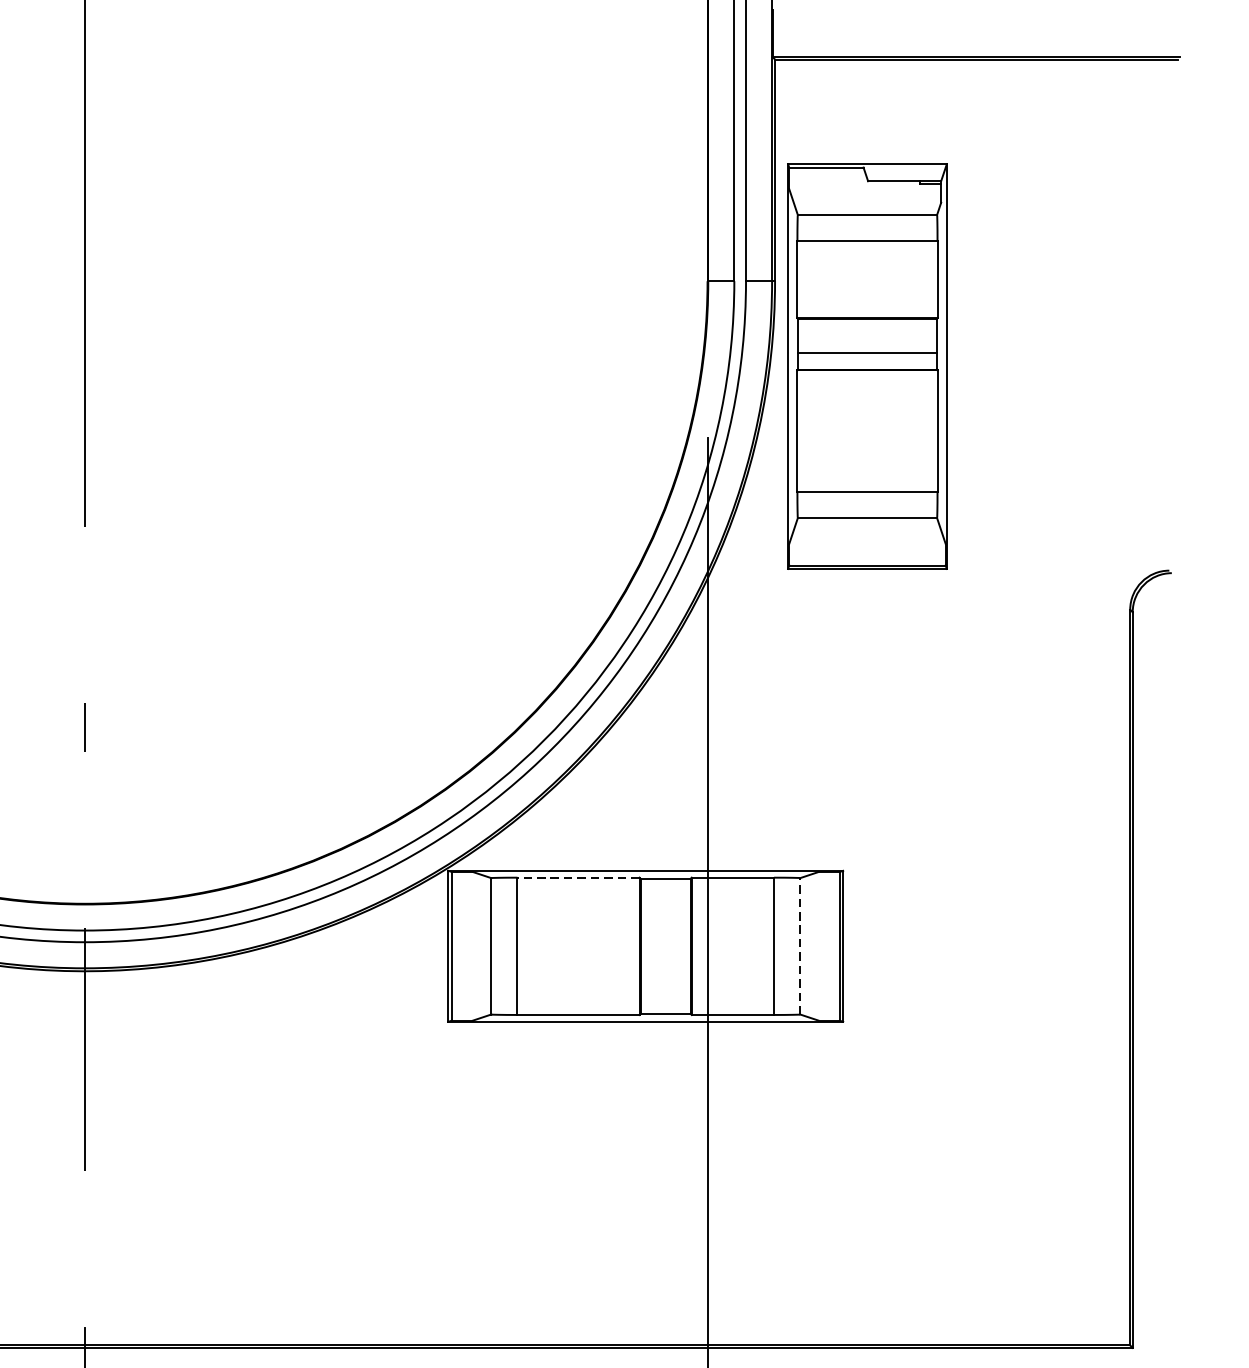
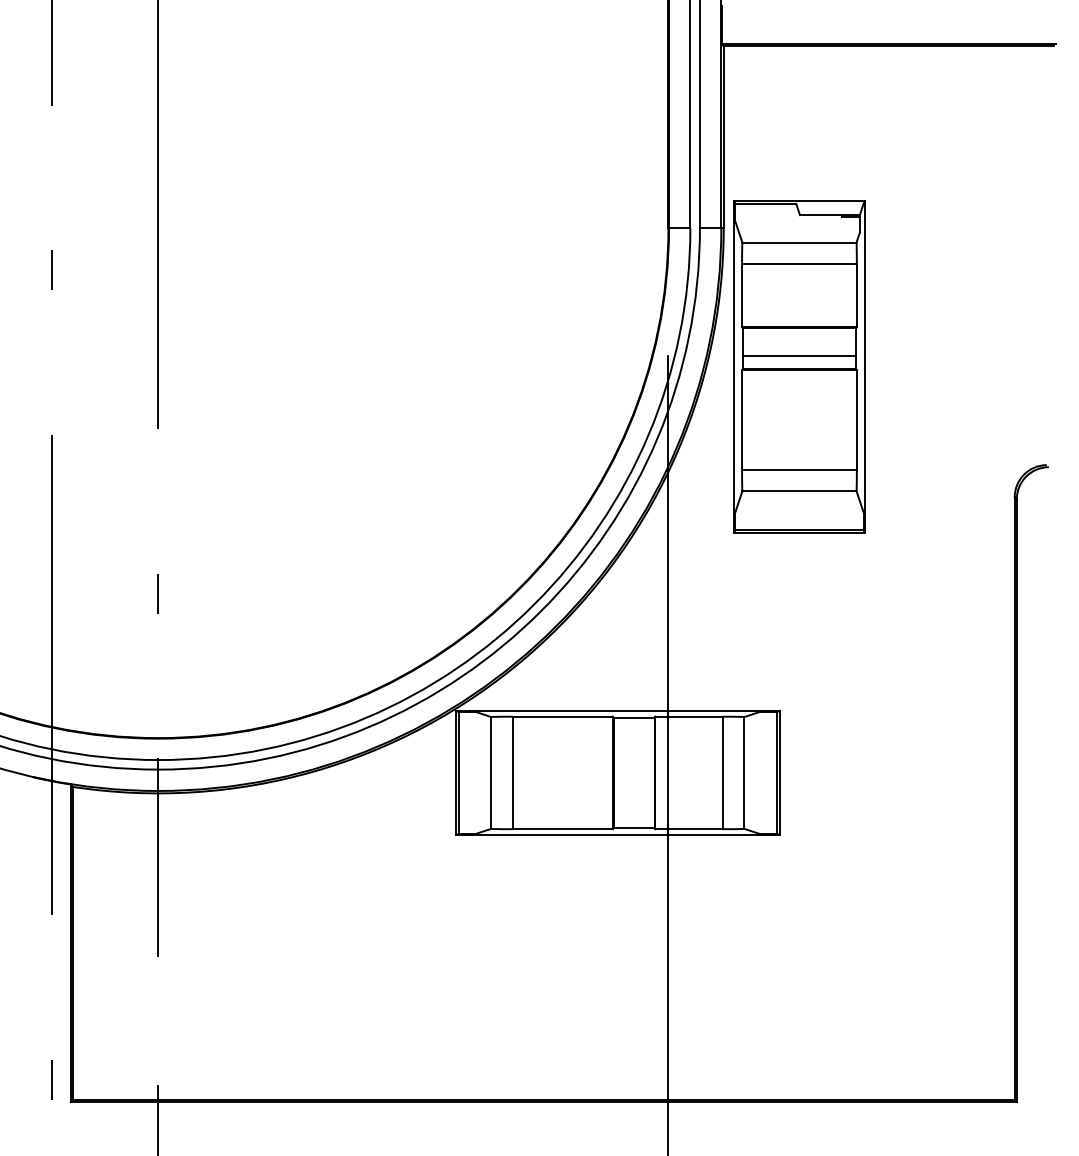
part: (867, 366) -> (799, 366), moved
line: (578, 877) -> (562, 716), dashed -> solid
line: (800, 945) -> (744, 772), dashed -> solid

